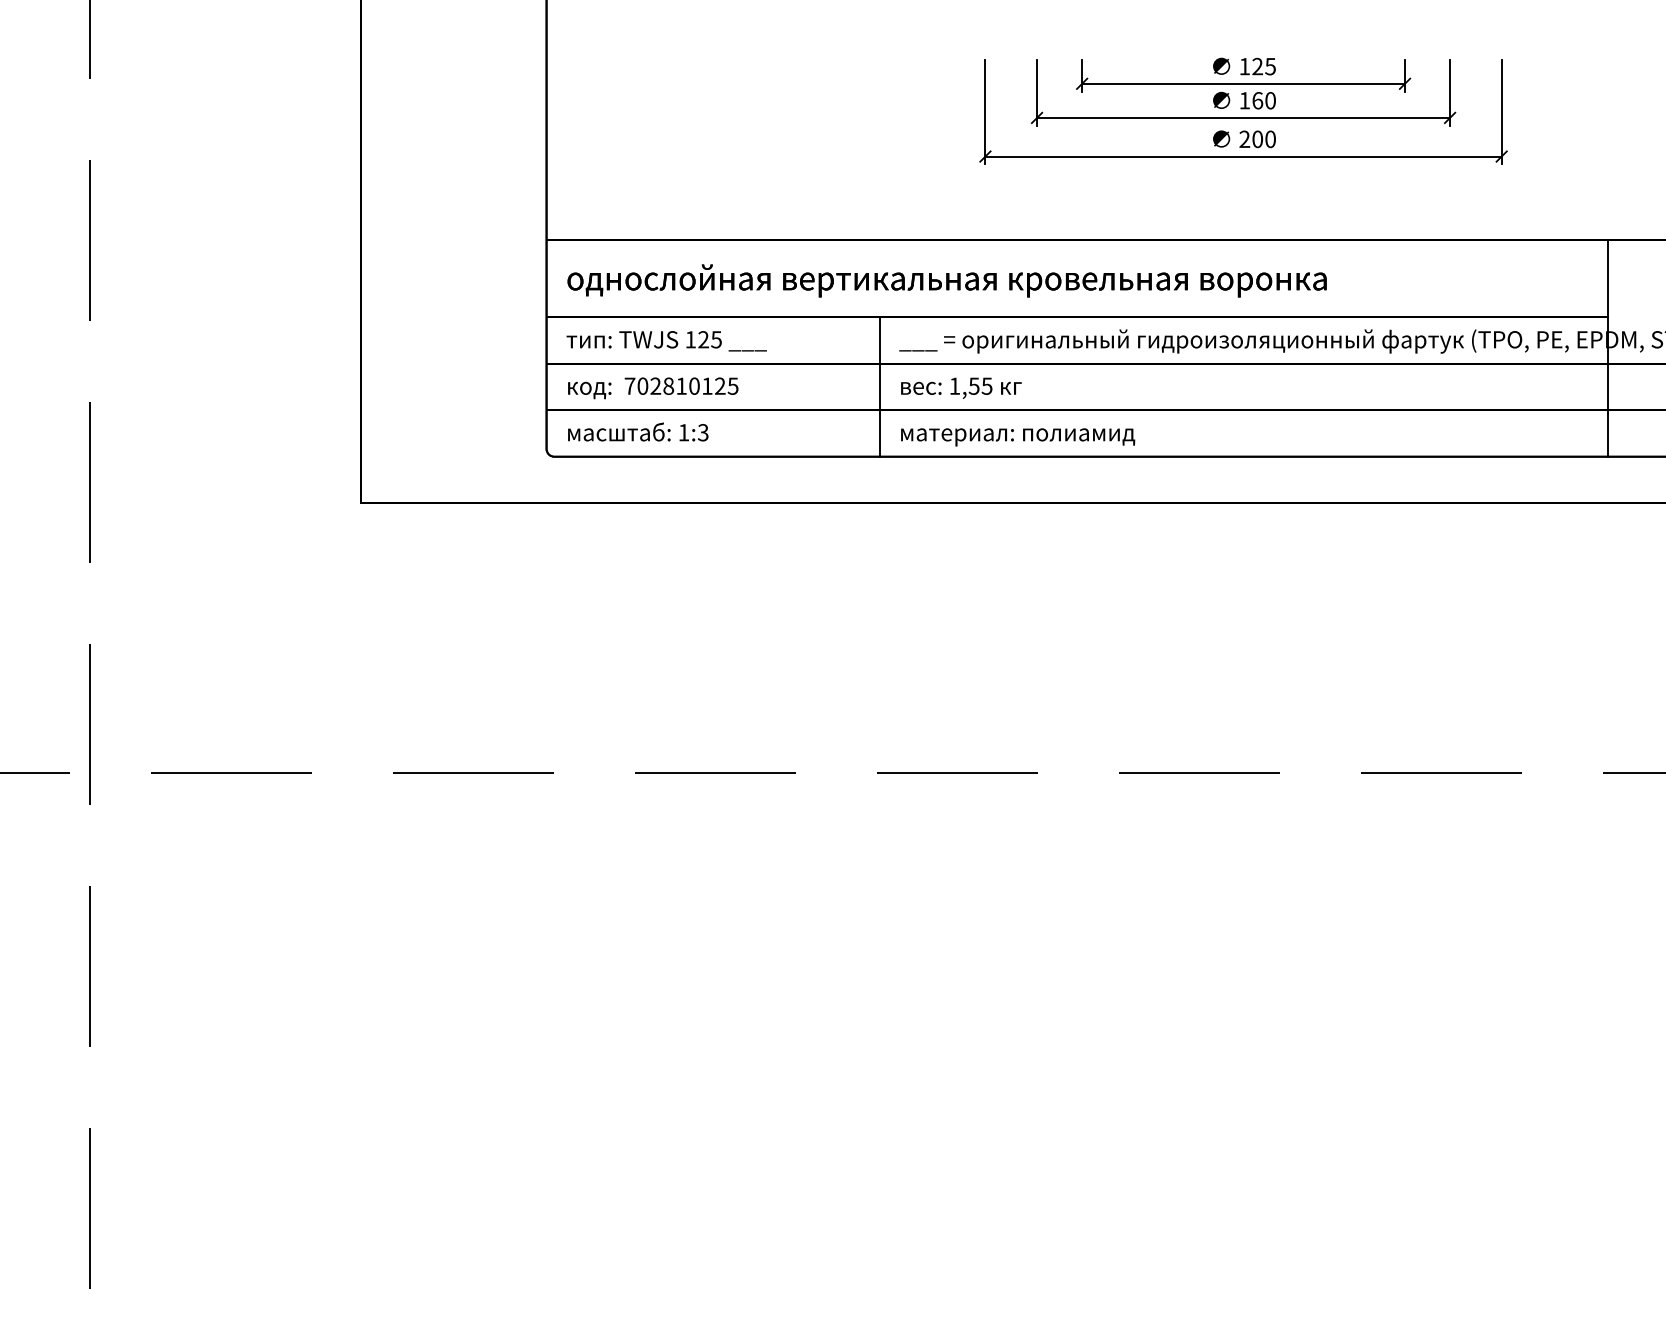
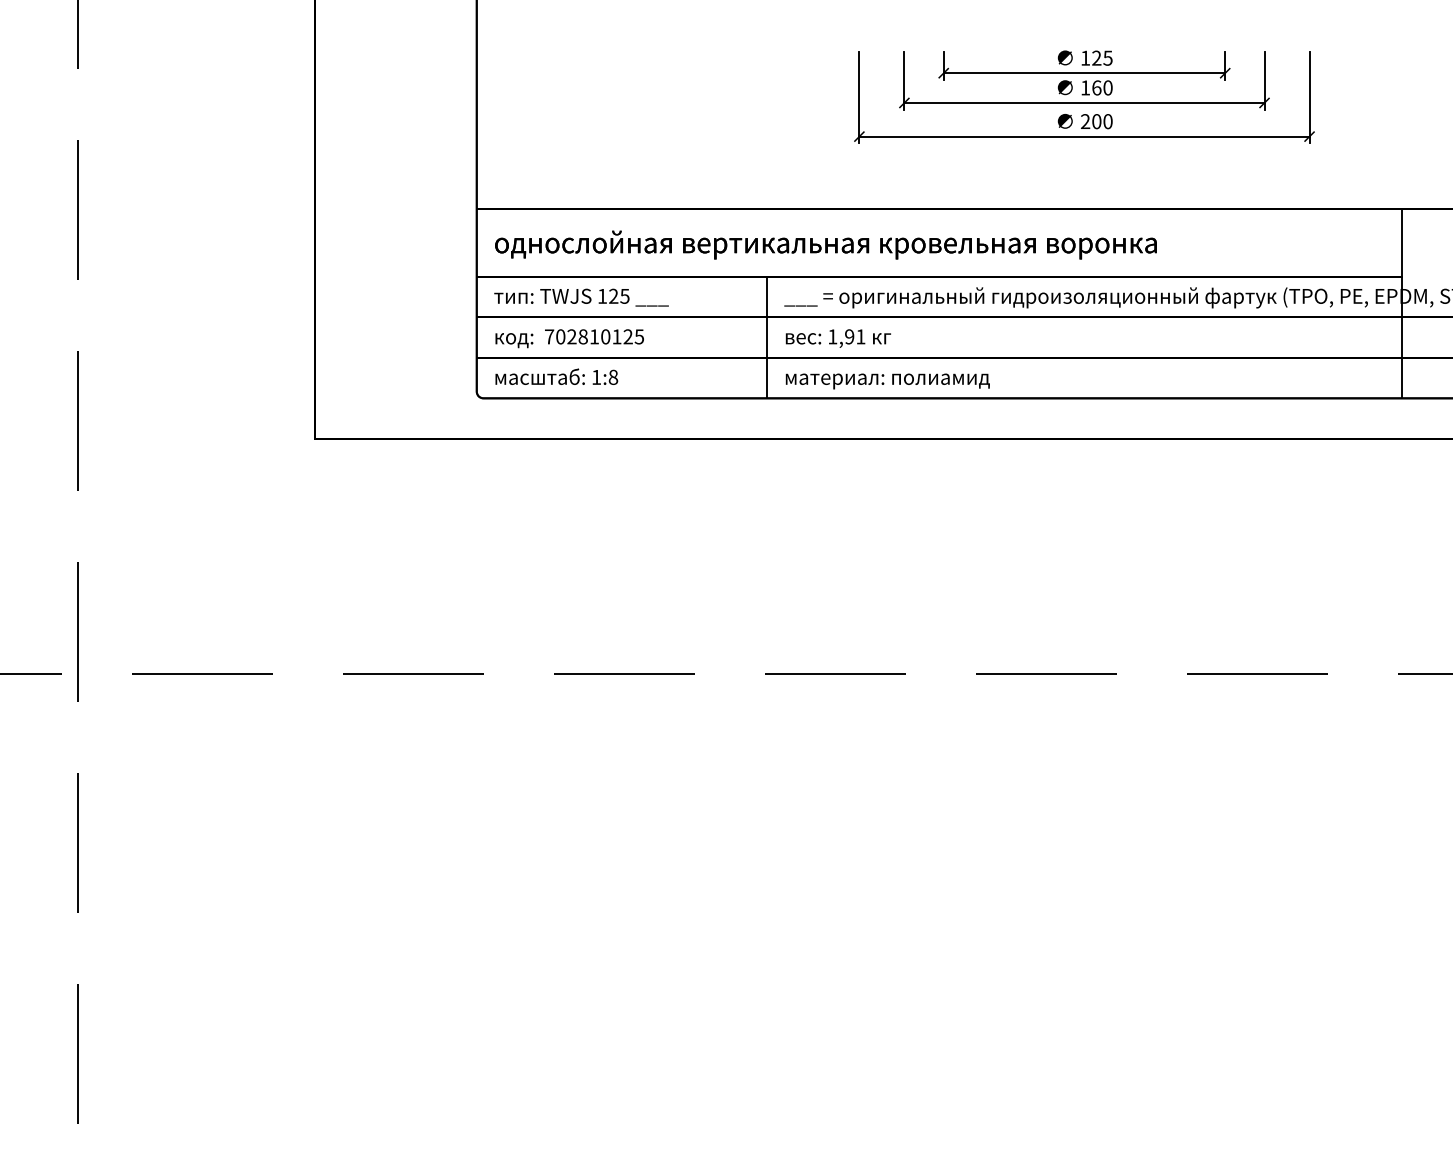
text: (980, 385) -> (855, 336), 1,55 -> 1,91
text: (702, 432) -> (612, 377), 1:3 -> 1:8

